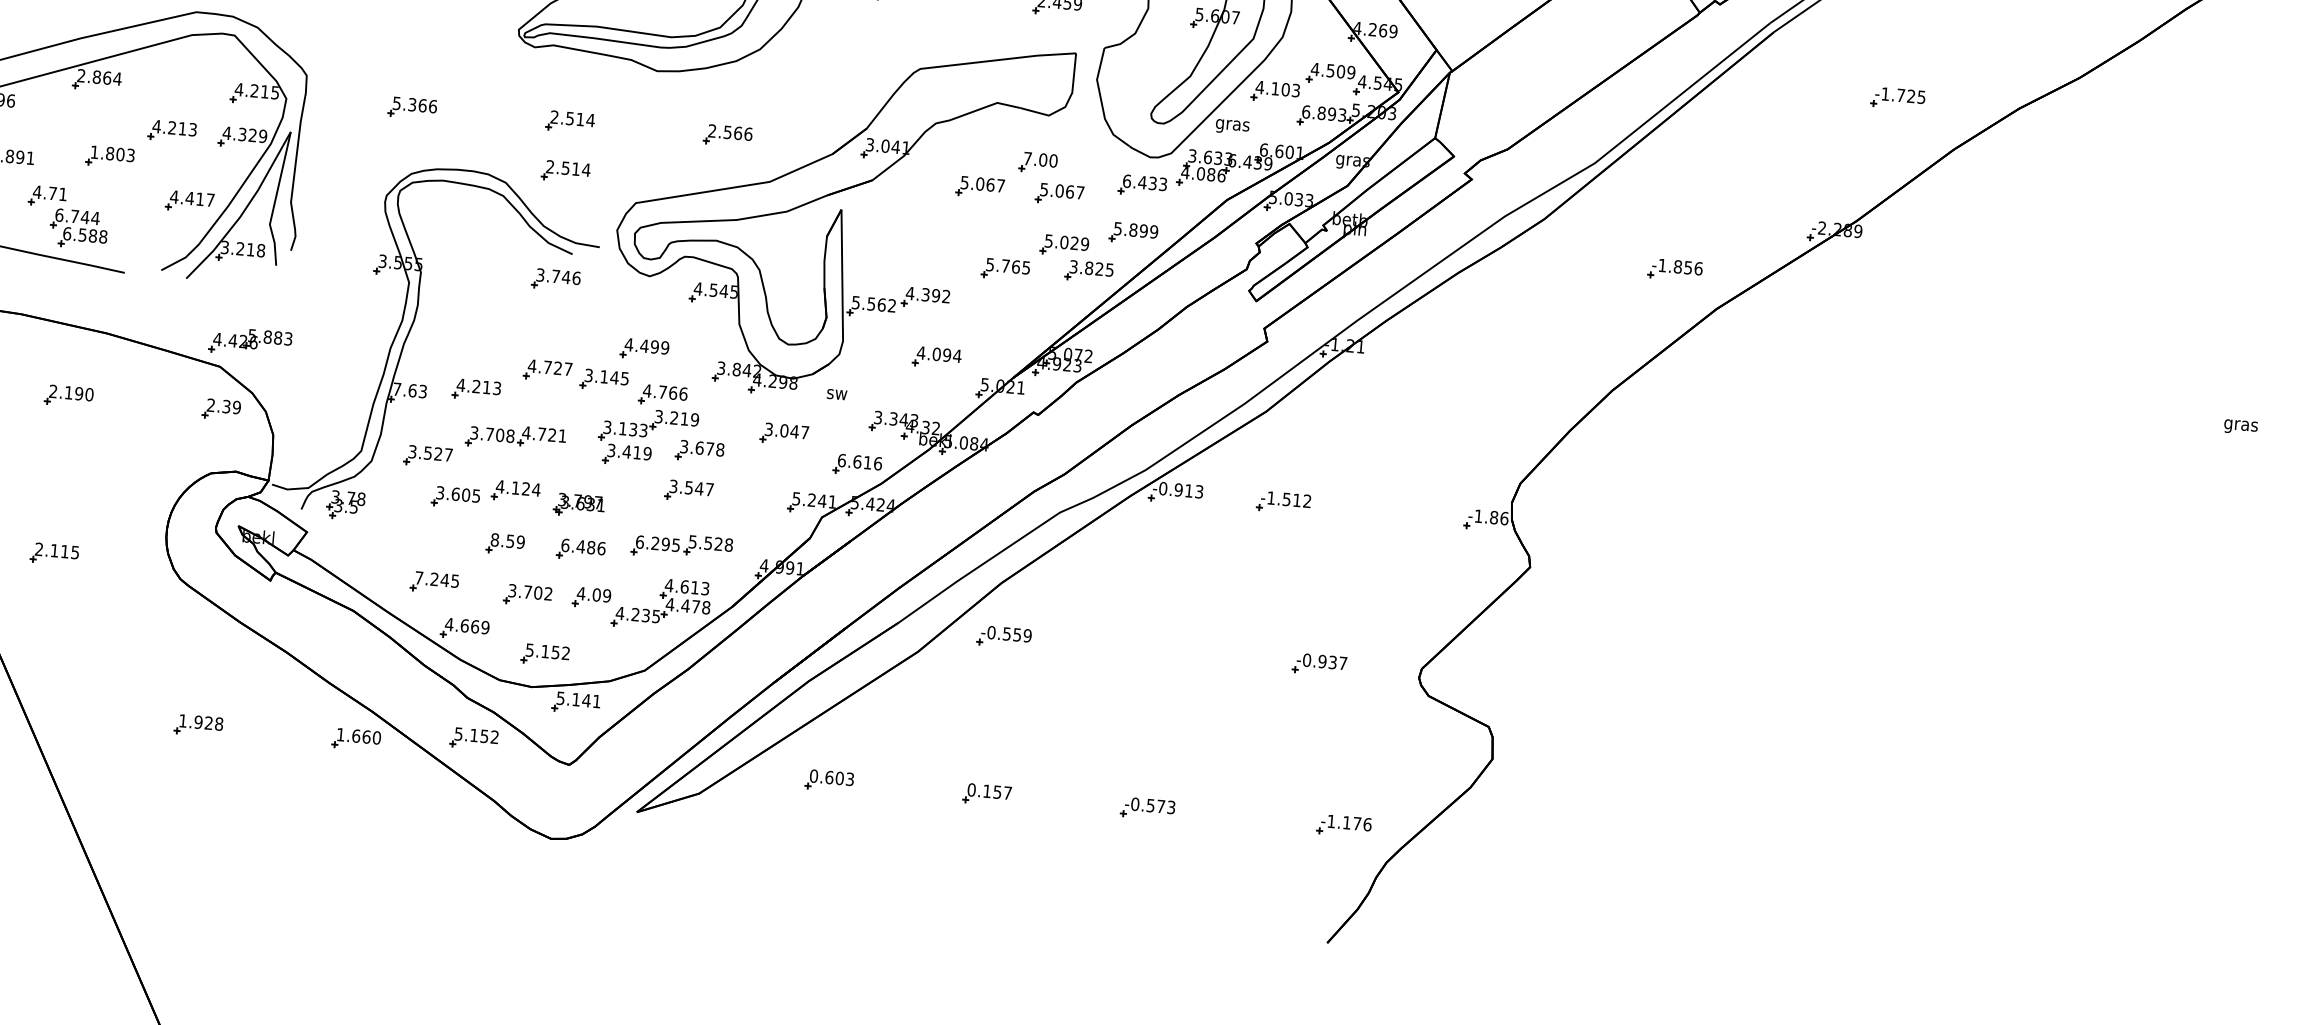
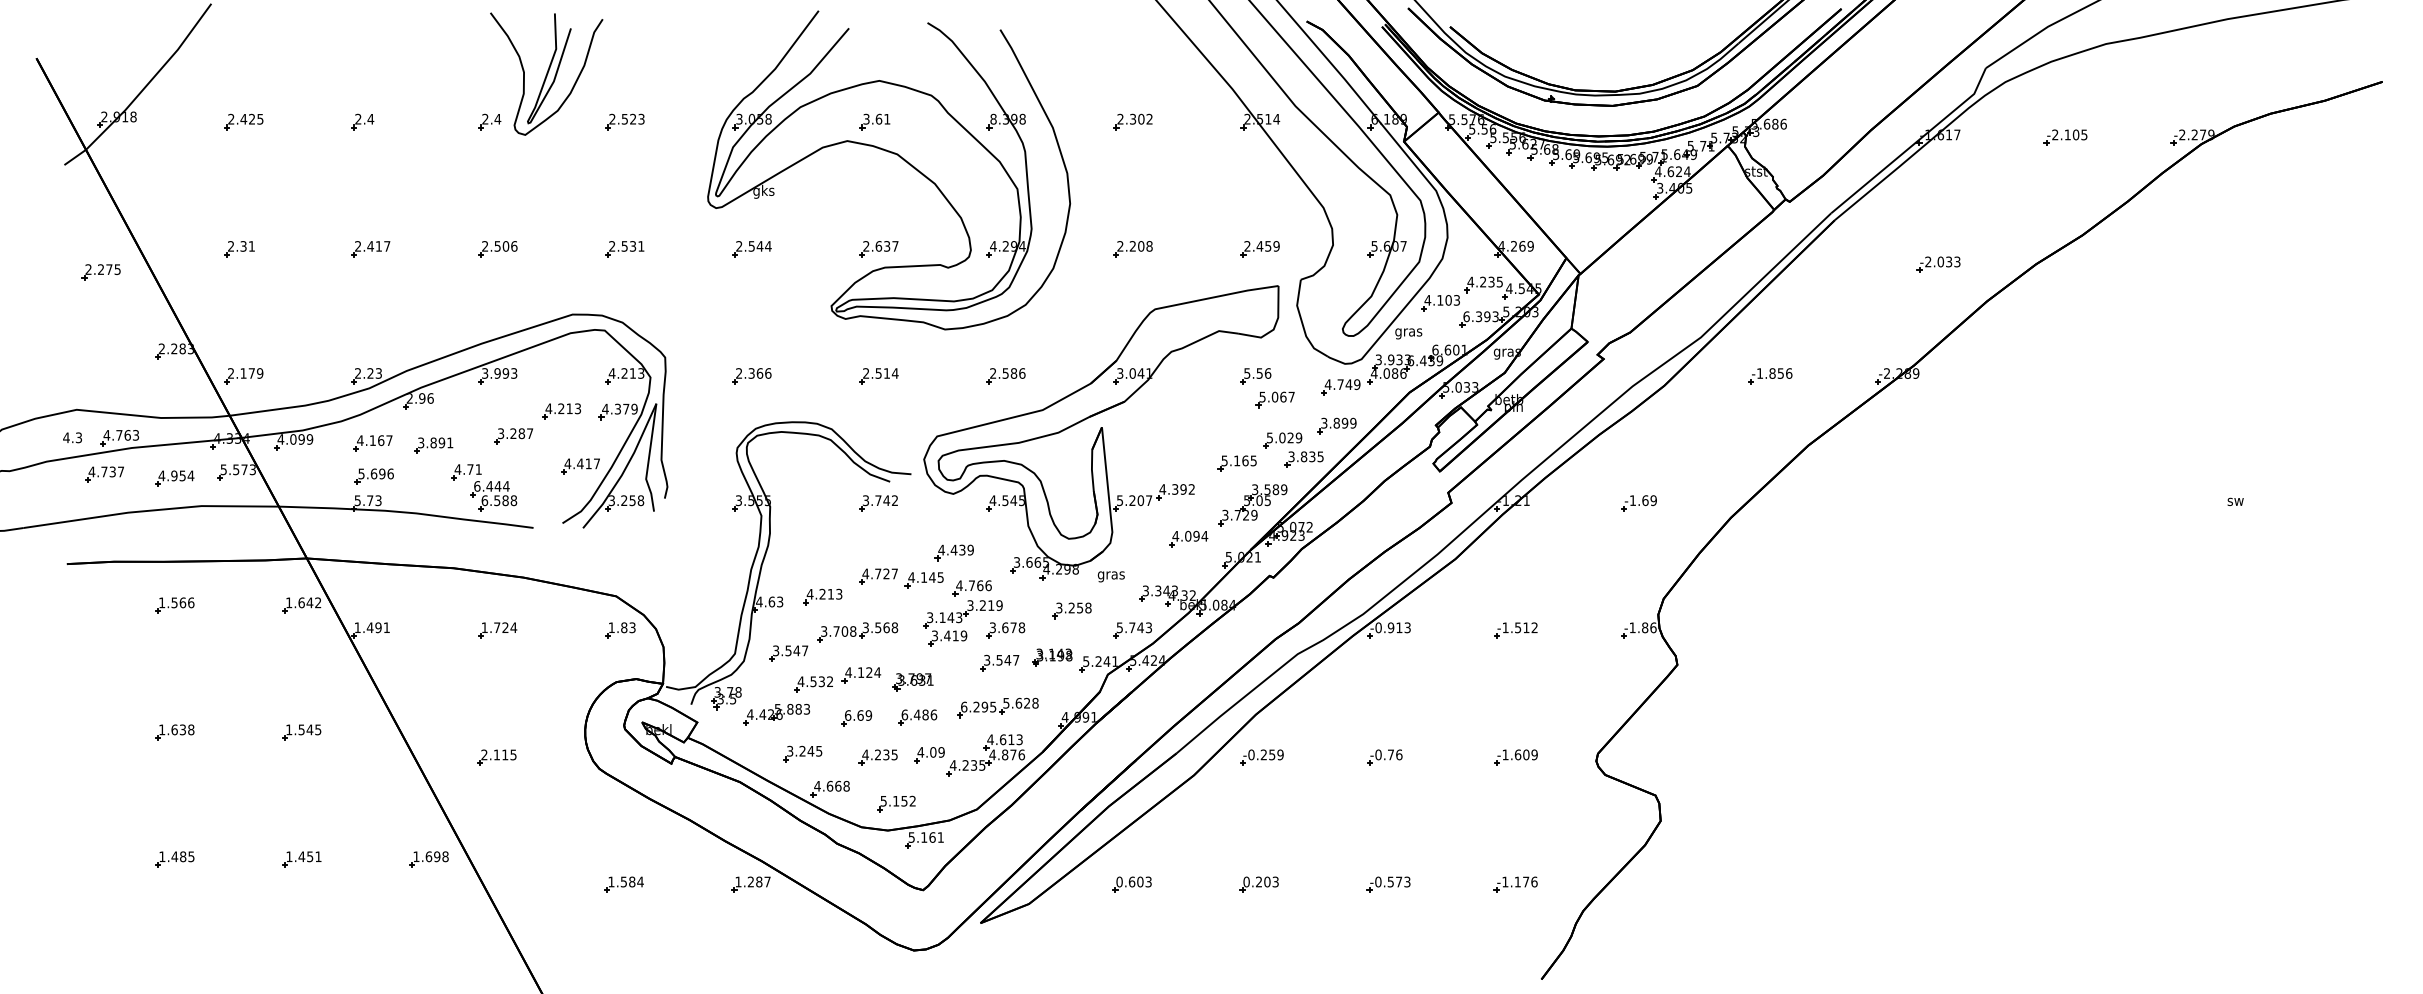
text: (1341, 70) -> (1491, 281), 4.509 -> 4.235
text: (99, 77) -> (499, 373), 2.864 -> 3.993
text: (275, 91) -> (641, 372), 4.215 -> 4.213
text: (1903, 95) -> (1942, 261), -1.725 -> -2.033
text: (397, 103) -> (739, 373), 5.366 -> 2.366
text: (1321, 112) -> (1478, 316), 6.893 -> 6.393
text: (737, 133) -> (1013, 373), 2.566 -> 2.586
text: (253, 134) -> (626, 408), 4.329 -> 4.379
text: (112, 153) -> (515, 433), 1.803 -> 3.287
text: (1208, 156) -> (1391, 359), 3.633 -> 3.933
text: (1040, 159) -> (1257, 373), 7.00 -> 5.56
part: (565, 171) -> (878, 416), removed
text: (1144, 182) -> (1342, 384), 6.433 -> 4.749
part: (979, 186) -> (1210, 399), removed
text: (74, 216) -> (489, 486), 6.744 -> 6.444
text: (1118, 227) -> (1324, 422), 5.899 -> 3.899
text: (250, 249) -> (632, 500), 3.218 -> 3.258
text: (1006, 265) -> (1237, 460), 5.765 -> 5.165
text: (1099, 270) -> (1312, 457), 3.825 -> 3.835
part: (1675, 270) -> (1770, 376), moved
text: (575, 278) -> (894, 500), 3.746 -> 3.742
text: (881, 304) -> (1140, 500), 5.562 -> 5.207
part: (1019, 323) -> (1252, 505), added
part: (250, 342) -> (776, 714), moved
text: (655, 346) -> (962, 549), 4.499 -> 4.439
part: (1499, 362) -> (1638, 503), added
text: (746, 370) -> (1037, 562), 3.842 -> 3.665
text: (588, 375) -> (911, 577), 3.145 -> 4.145
text: (397, 388) -> (759, 601), 7.63 -> 4.63
text: (71, 392) -> (499, 627), 2.190 -> 1.724
text: (835, 395) -> (1110, 576), sw -> gras
text: (223, 406) -> (621, 627), 2.39 -> 1.83
text: (2240, 426) -> (2235, 502), gras -> sw
text: (632, 429) -> (950, 617), 3.133 -> 3.143
text: (794, 430) -> (1079, 607), 3.047 -> 3.258
text: (544, 434) -> (880, 627), 4.721 -> 3.568
text: (437, 453) -> (796, 650), 3.527 -> 3.547
text: (860, 461) -> (1134, 627), 6.616 -> 5.743
part: (755, 490) -> (1052, 657), added
text: (458, 494) -> (815, 681), 3.605 -> 4.532
part: (1283, 502) -> (1515, 630), moved
text: (502, 540) -> (854, 715), 8.59 -> 6.69
text: (707, 542) -> (1018, 702), 5.528 -> 5.628
text: (419, 577) -> (790, 750), 7.245 -> 3.245
text: (529, 591) -> (879, 754), 3.702 -> 4.235
text: (696, 606) -> (1013, 754), 4.478 -> 4.876
text: (485, 627) -> (846, 786), 4.669 -> 4.668
text: (1006, 633) -> (1263, 754), -0.559 -> -0.259
part: (1156, 650) -> (1384, 757), added
text: (1324, 661) -> (1519, 754), -0.937 -> -1.609
text: (586, 700) -> (932, 837), 5.141 -> 5.161
text: (208, 722) -> (631, 881), 1.928 -> 1.584
text: (365, 736) -> (758, 881), 1.660 -> 1.287
part: (474, 738) -> (845, 875), removed
text: (997, 791) -> (1267, 881), 0.157 -> 0.203
part: (1343, 825) -> (1515, 884), moved

